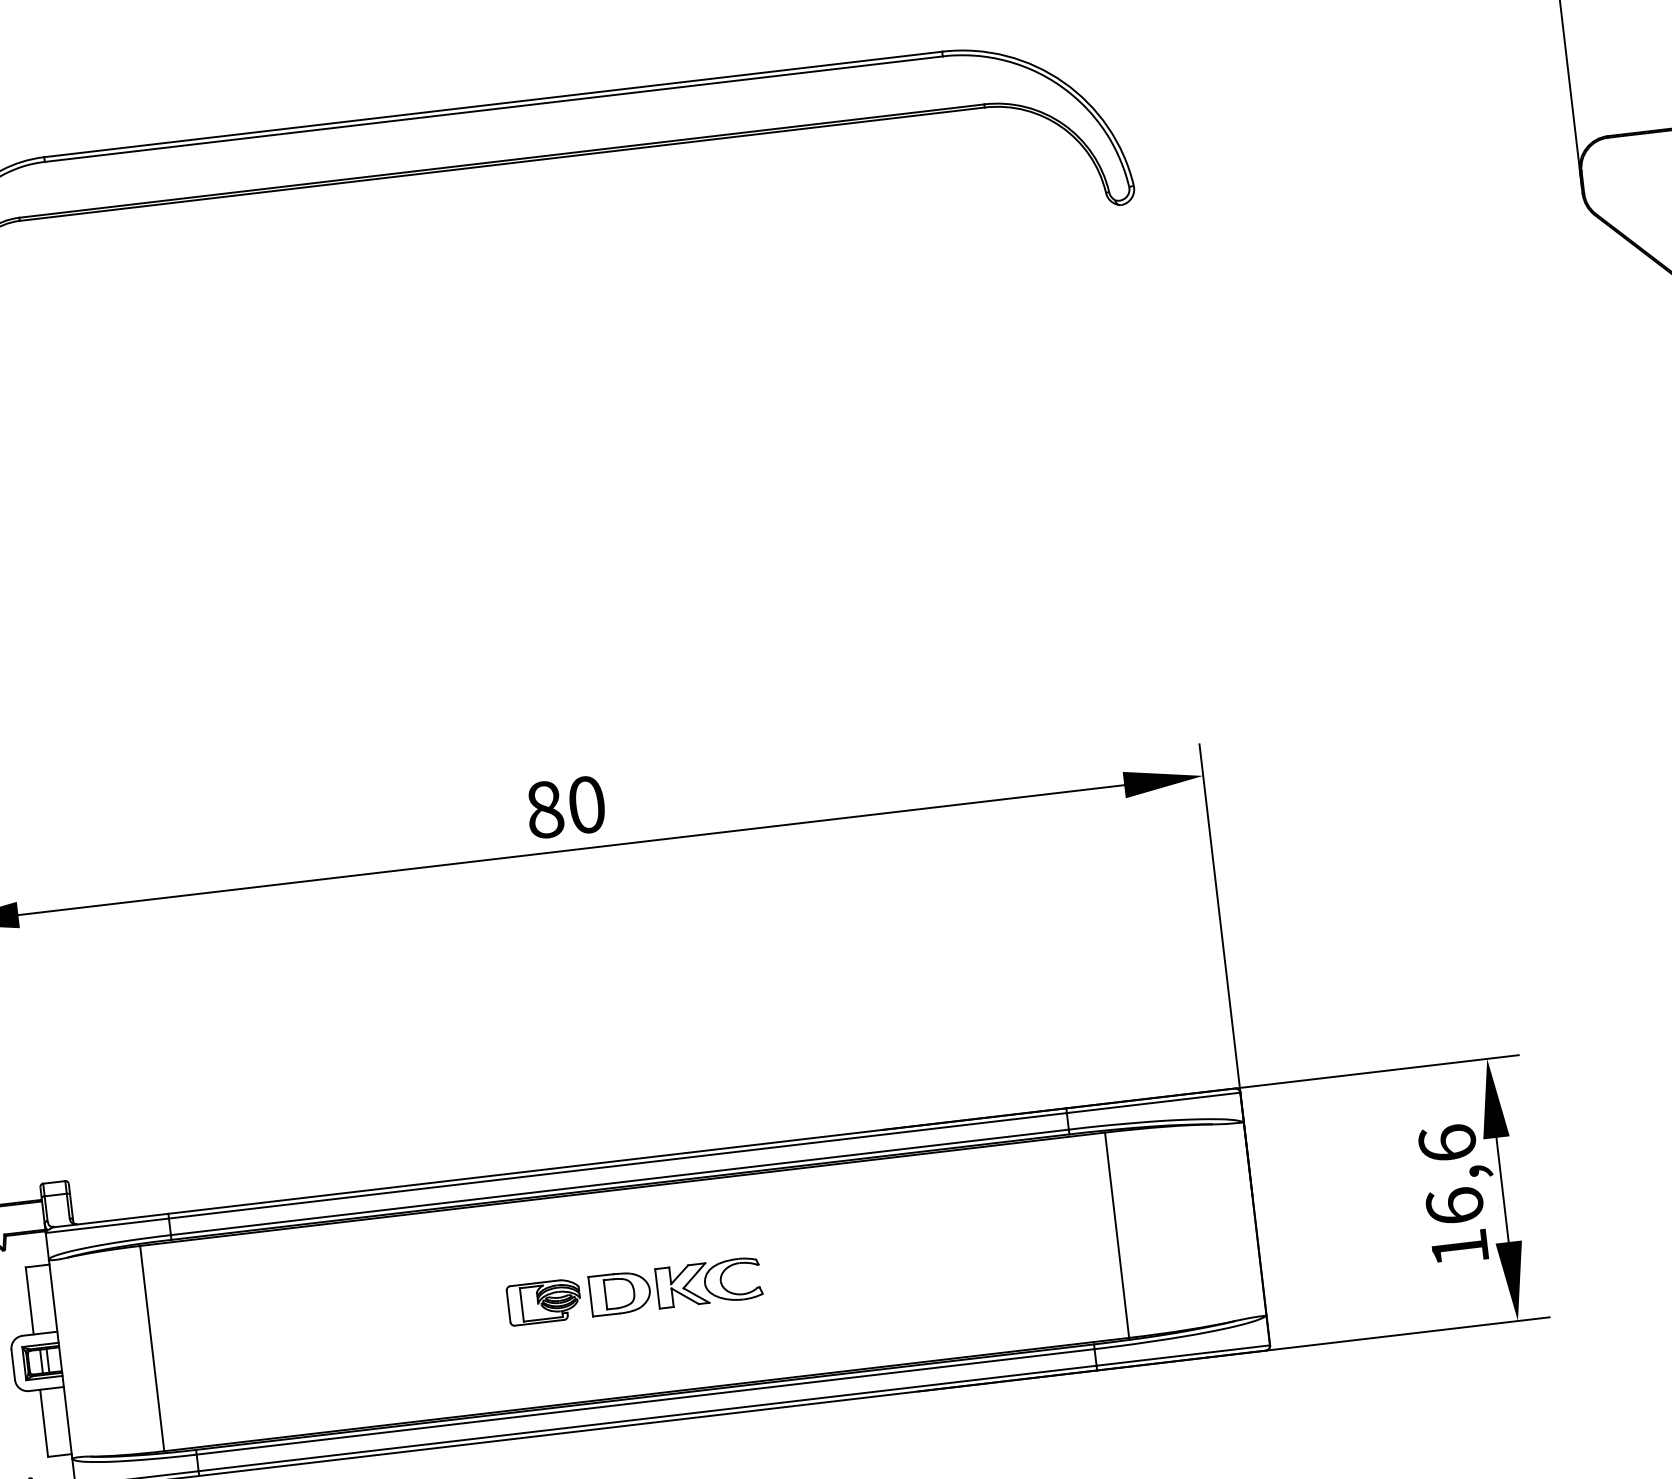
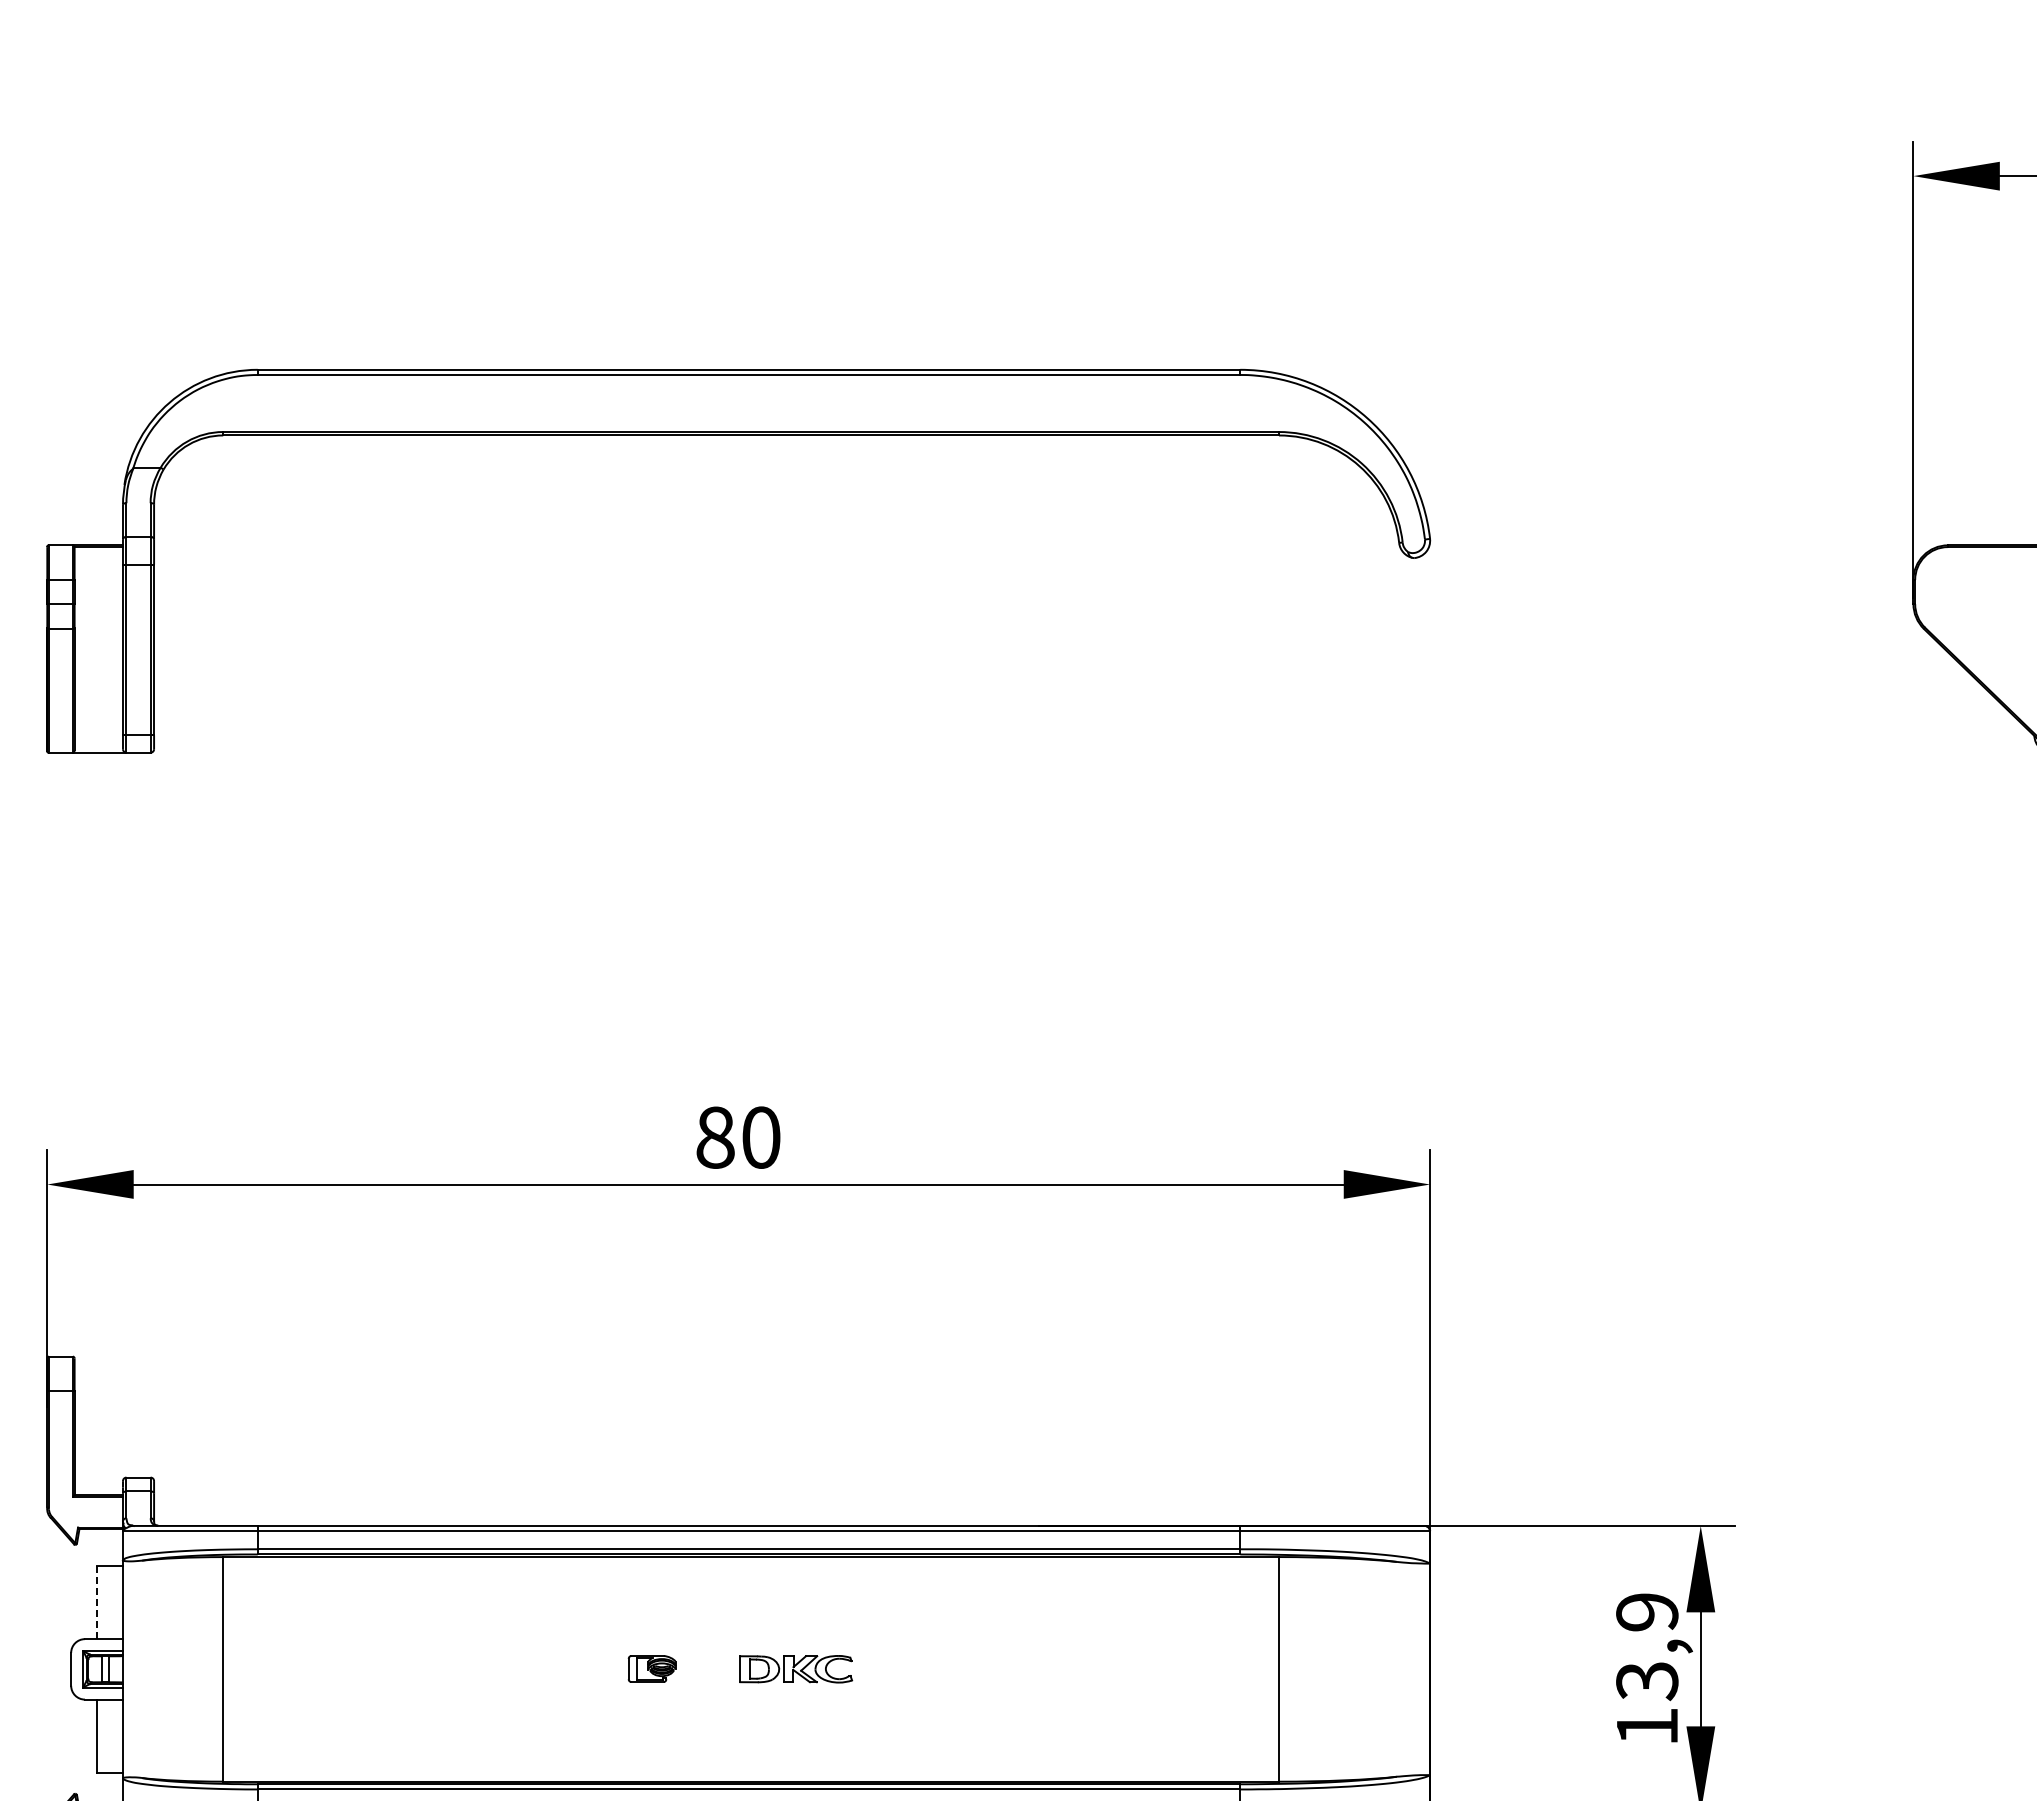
text: (1451, 1174) -> (1647, 1646), 16,6 -> 13,9
part: (676, 1287) -> (796, 1669), size x0.6
line: (30, 1300) -> (97, 1602), solid -> dashed
part: (543, 1301) -> (651, 1668), size x0.6

